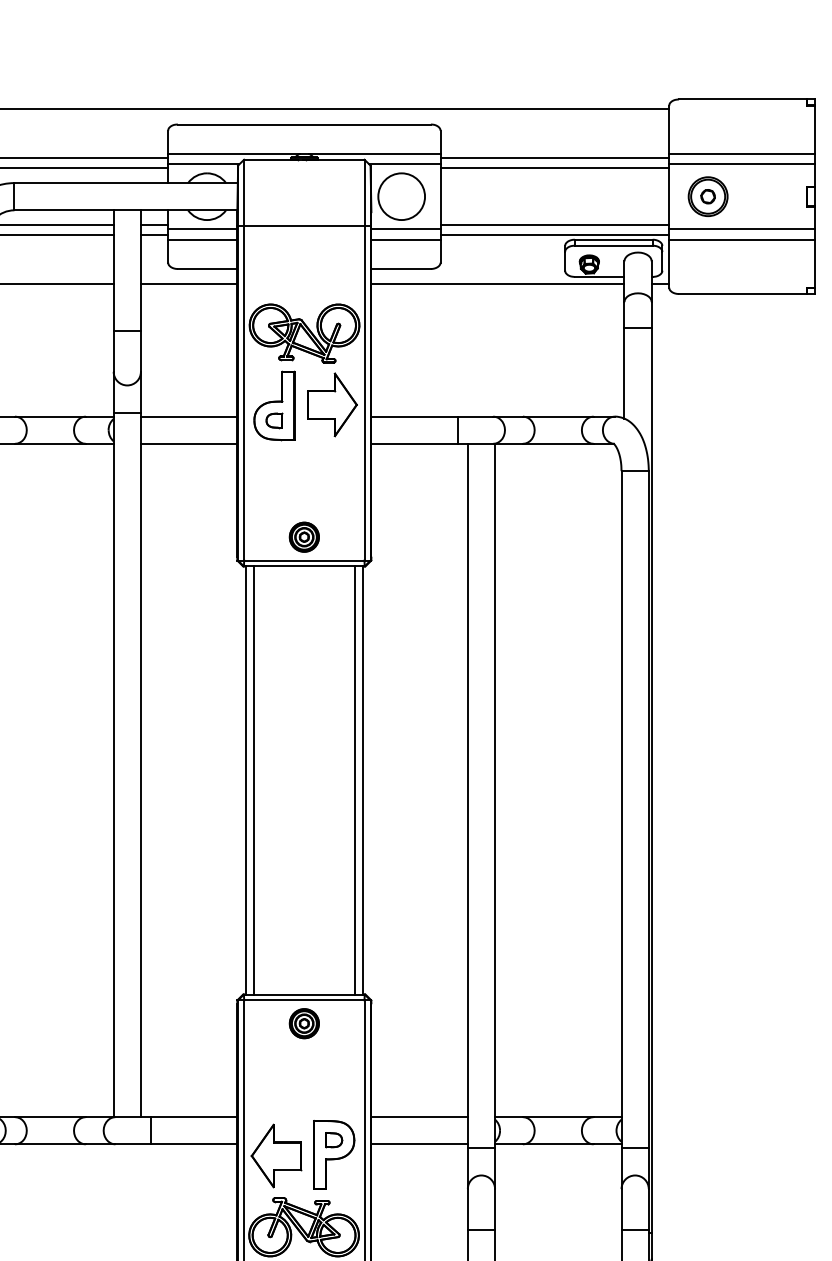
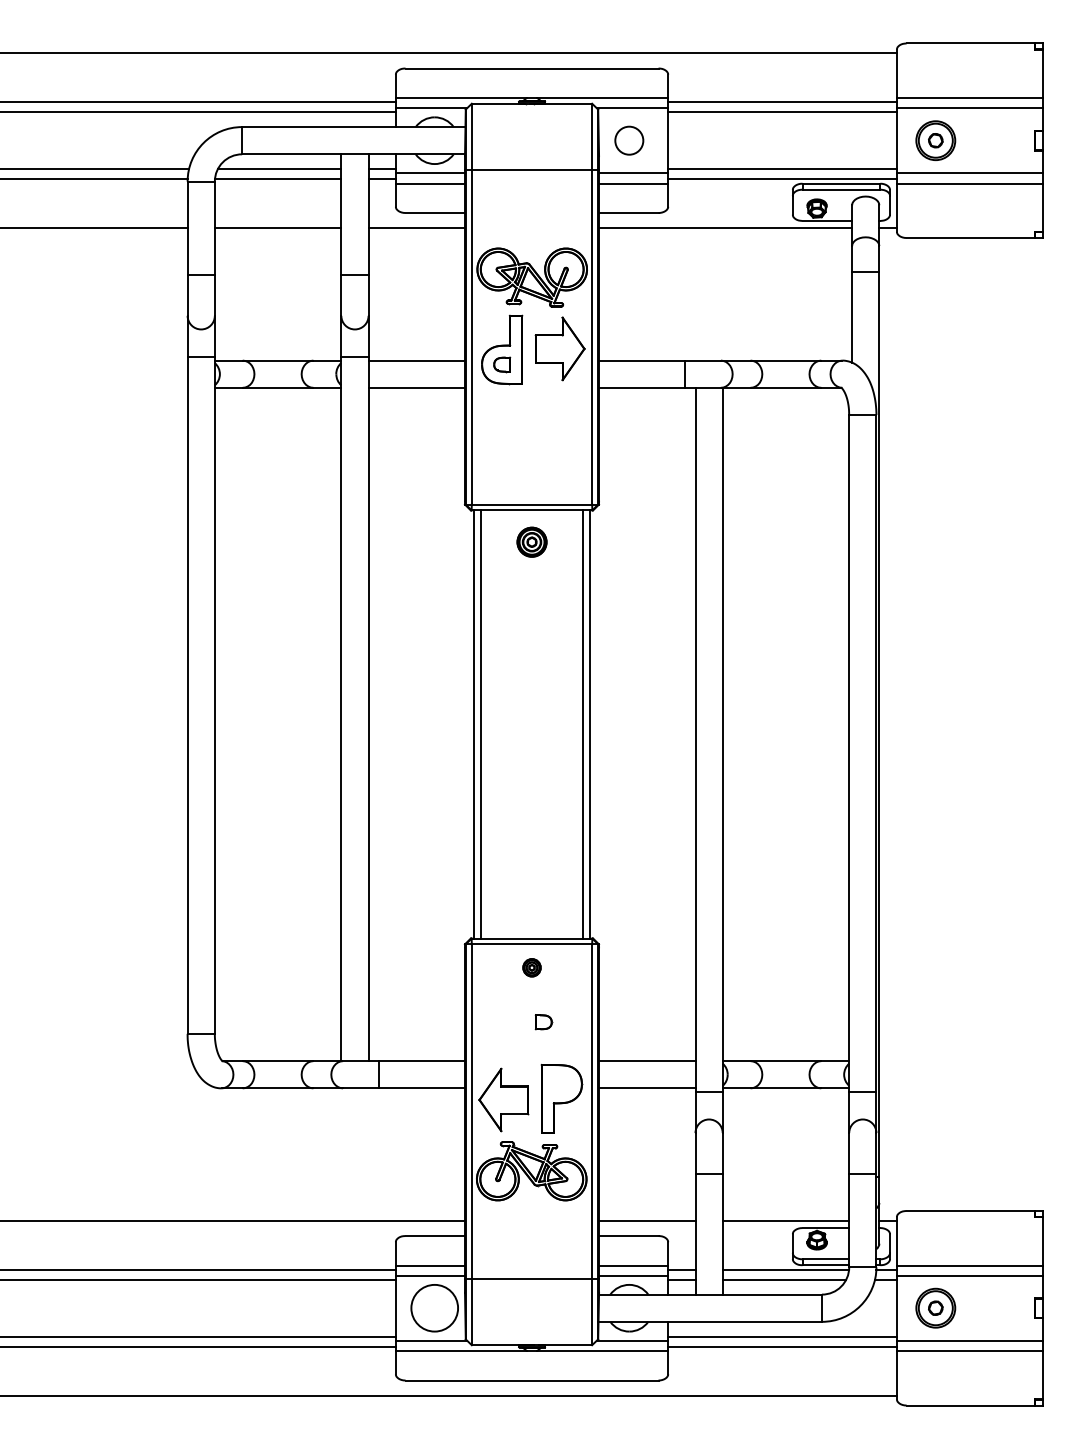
circle: (400, 196) -> (628, 140), size x0.6
part: (303, 536) -> (531, 541), moved
part: (303, 1023) -> (531, 967), size x0.6
part: (333, 1140) -> (543, 1022), moved

